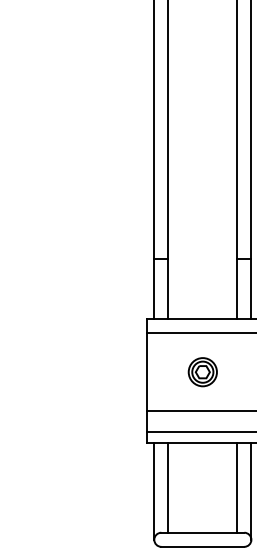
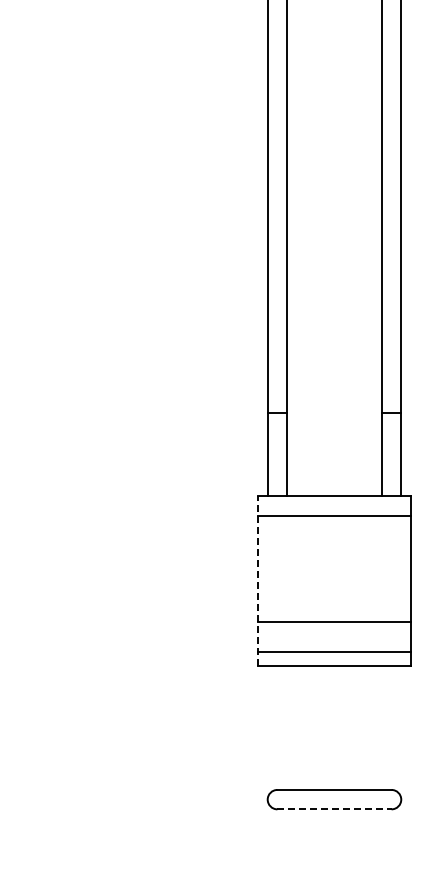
part: (202, 371) -> (334, 568), removed
line: (146, 381) -> (257, 581), solid -> dashed
line: (168, 487) -> (287, 727), removed
line: (237, 487) -> (381, 727), removed
line: (154, 490) -> (267, 732), removed
line: (251, 490) -> (401, 732), removed
line: (202, 546) -> (334, 809), solid -> dashed

